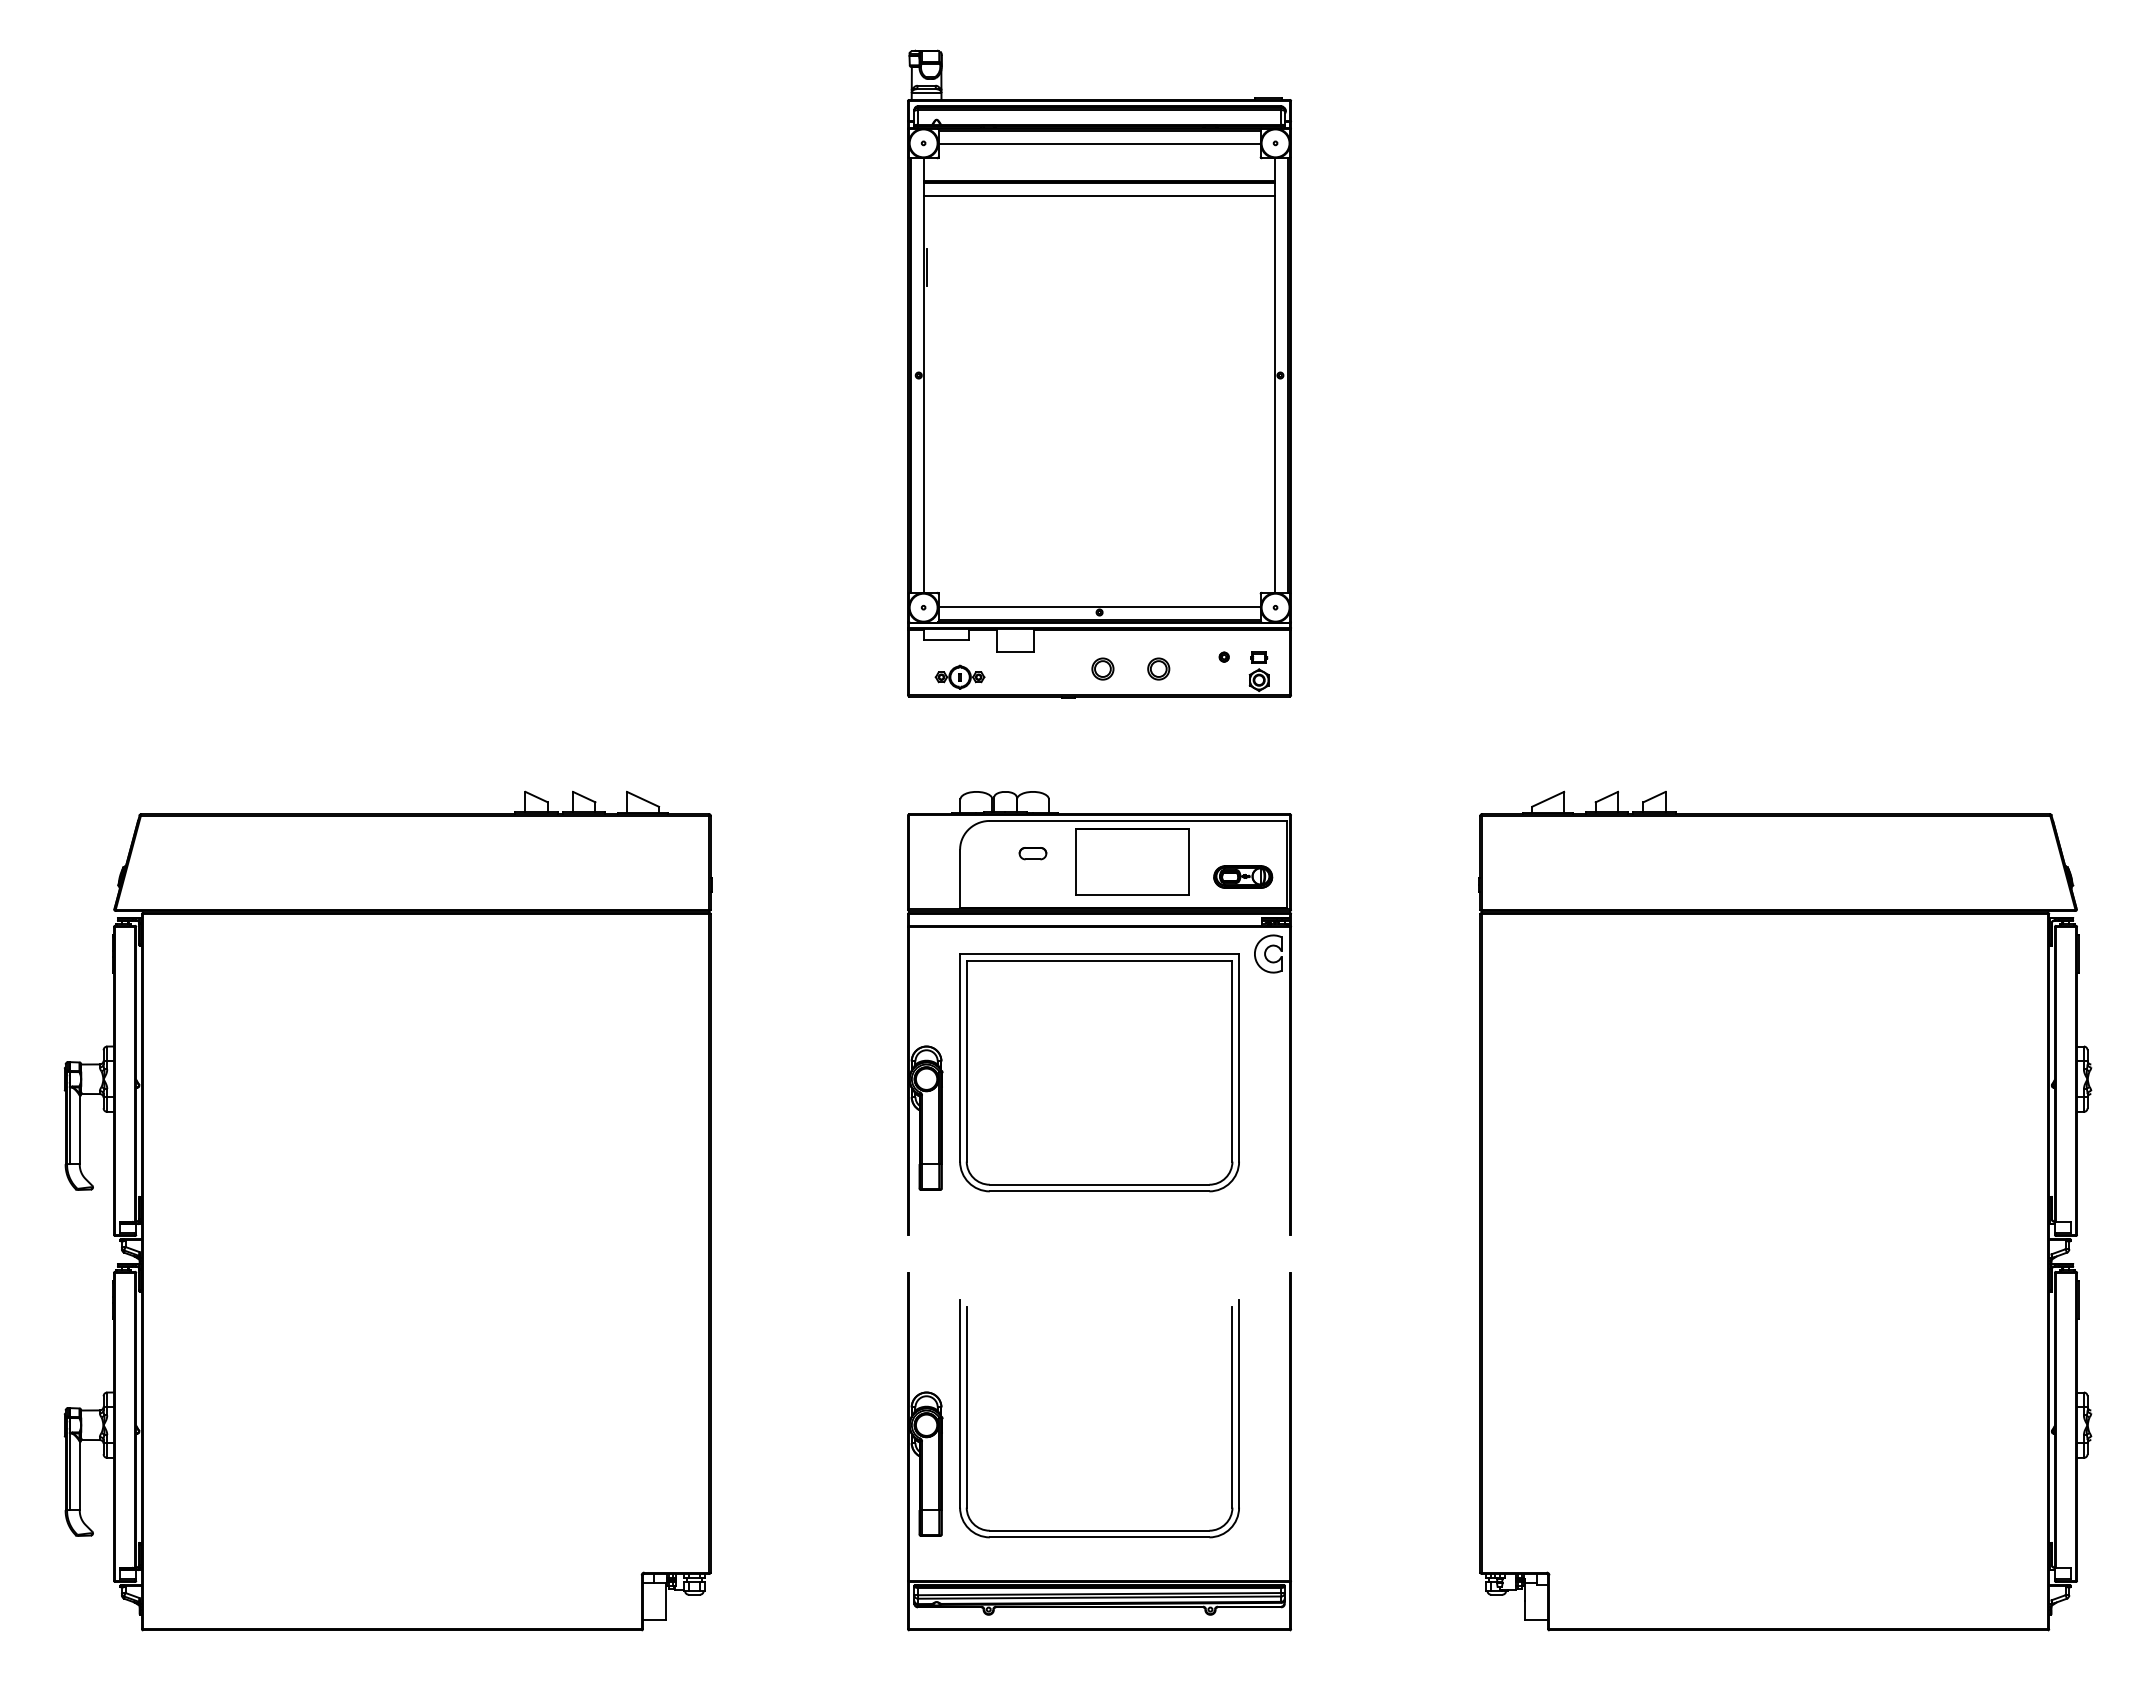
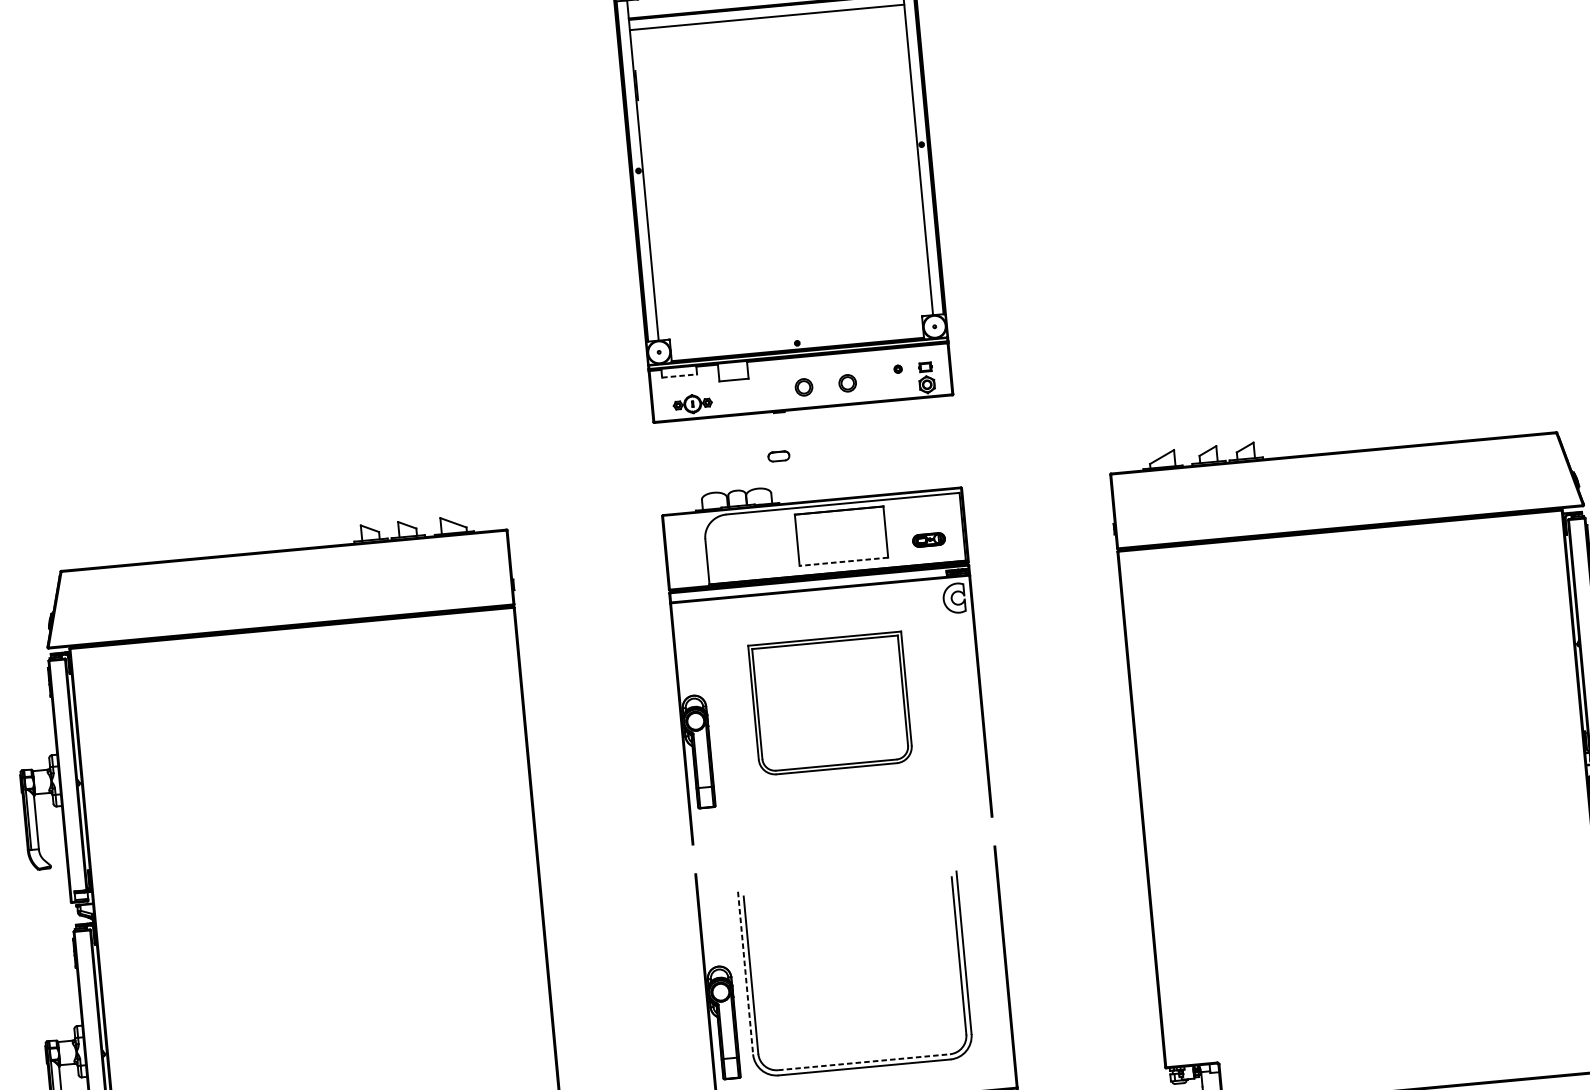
line: (1099, 606) -> (796, 338), removed
line: (947, 640) -> (680, 376), solid -> dashed
part: (1032, 853) -> (778, 456), moved
part: (1243, 876) -> (929, 539), size x0.7
line: (1132, 894) -> (843, 561), solid -> dashed
part: (1099, 1072) -> (830, 703), size x0.7
line: (960, 1403) -> (745, 972), solid -> dashed
line: (1099, 1530) -> (863, 1062), solid -> dashed

